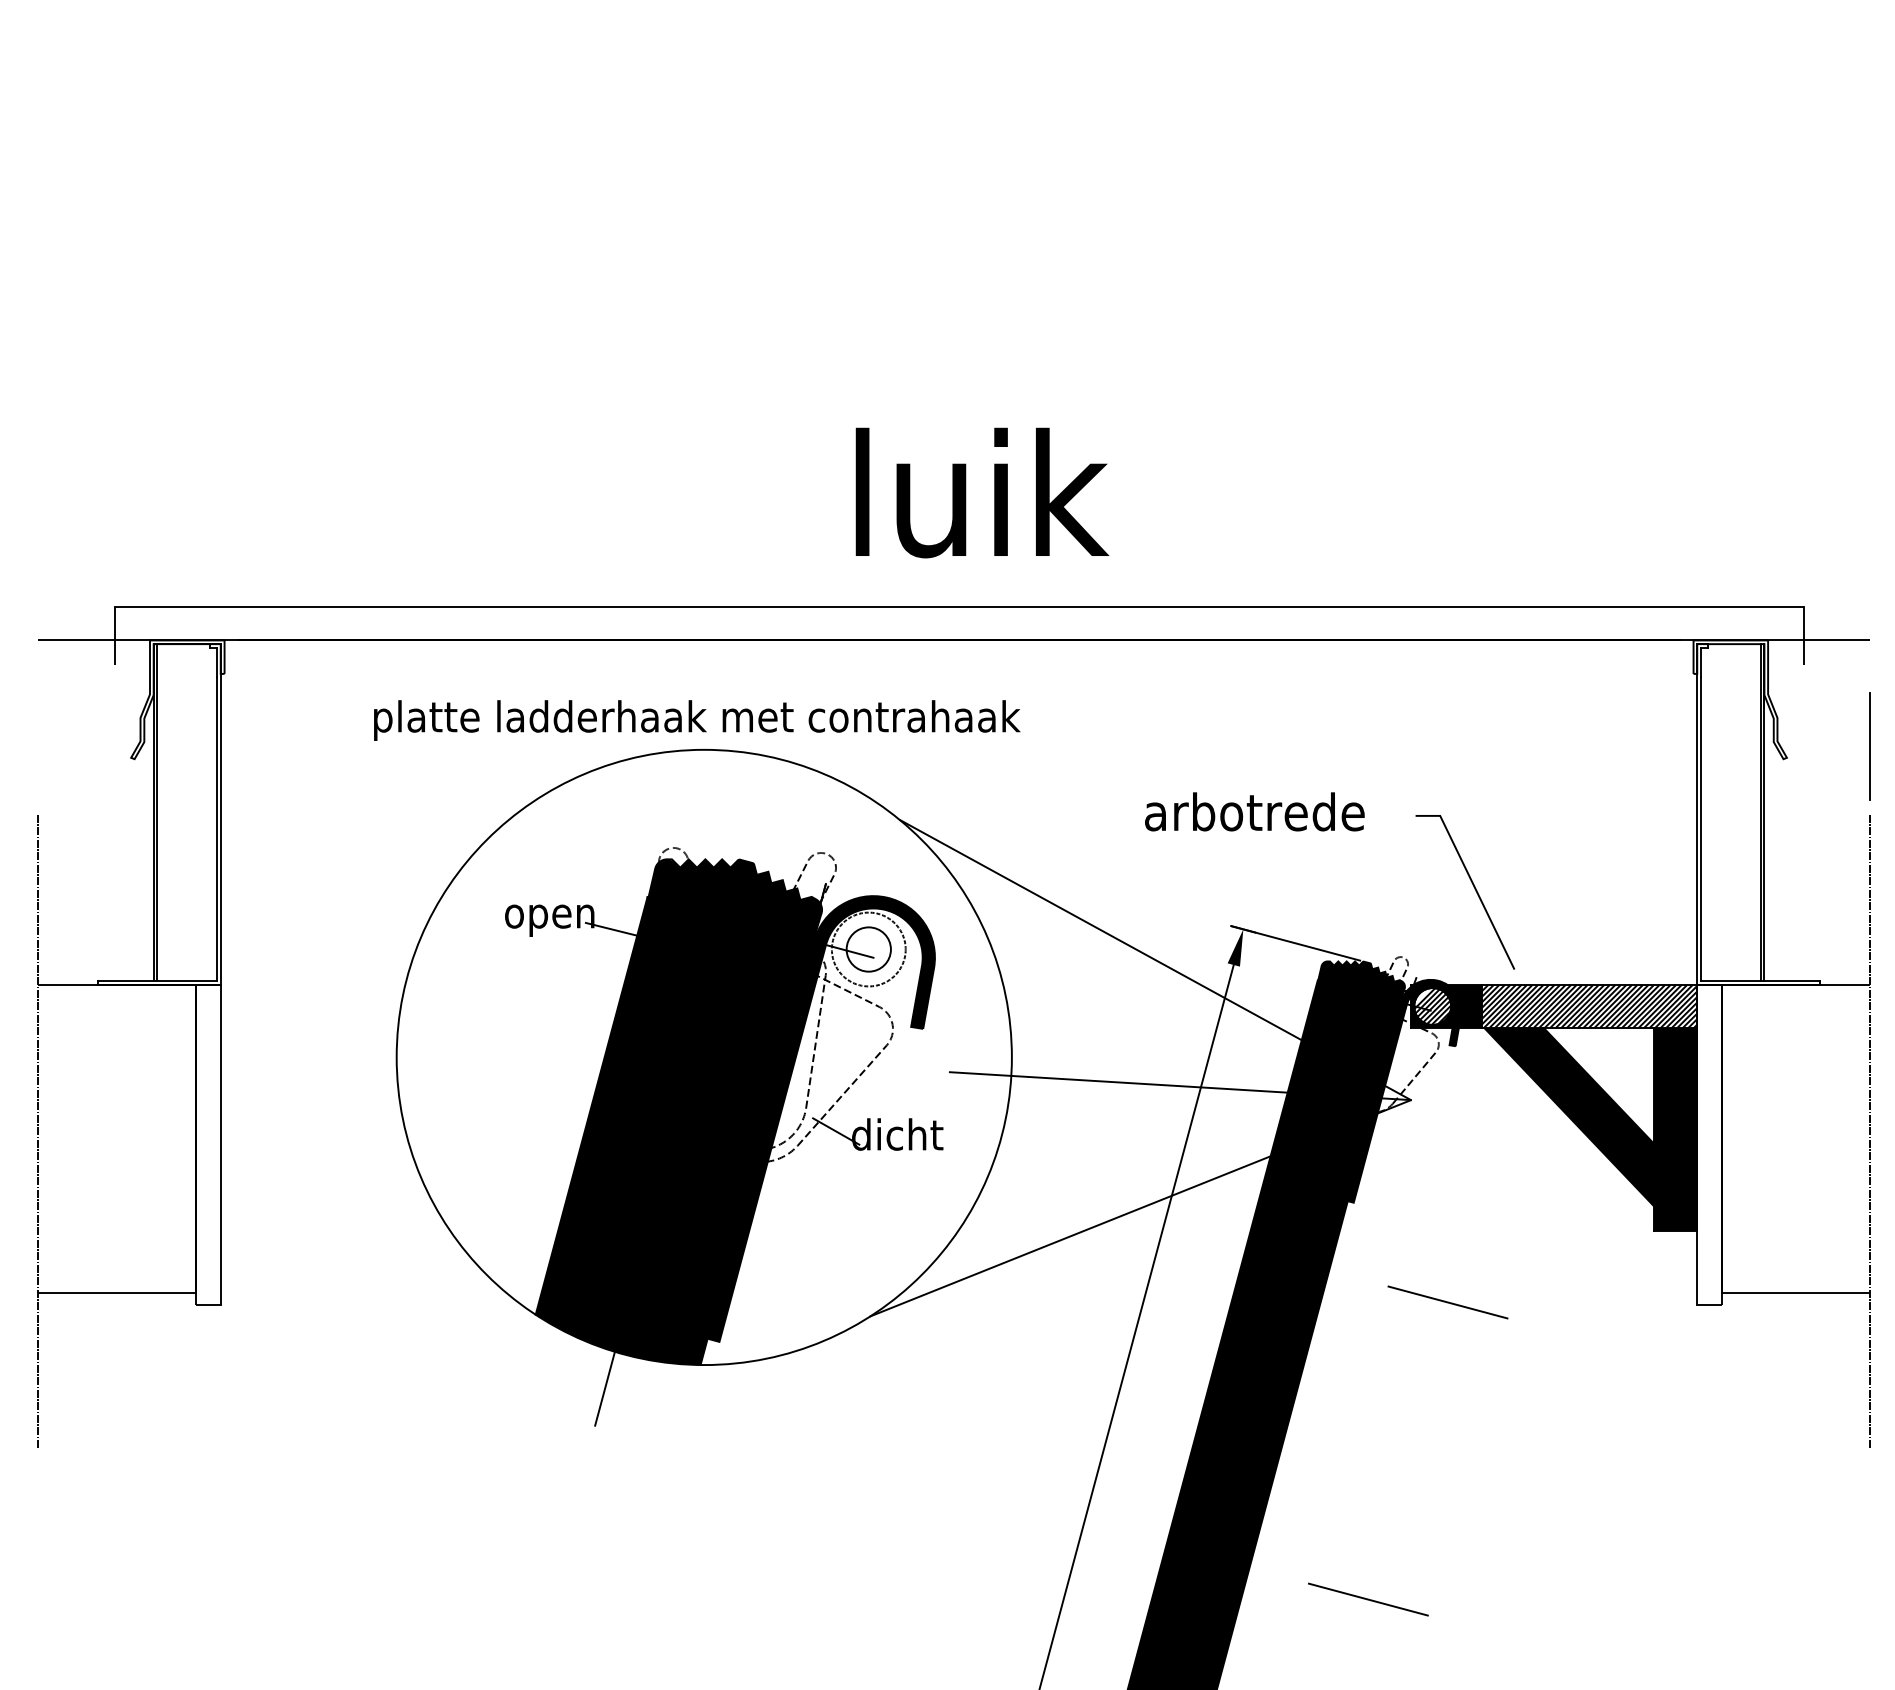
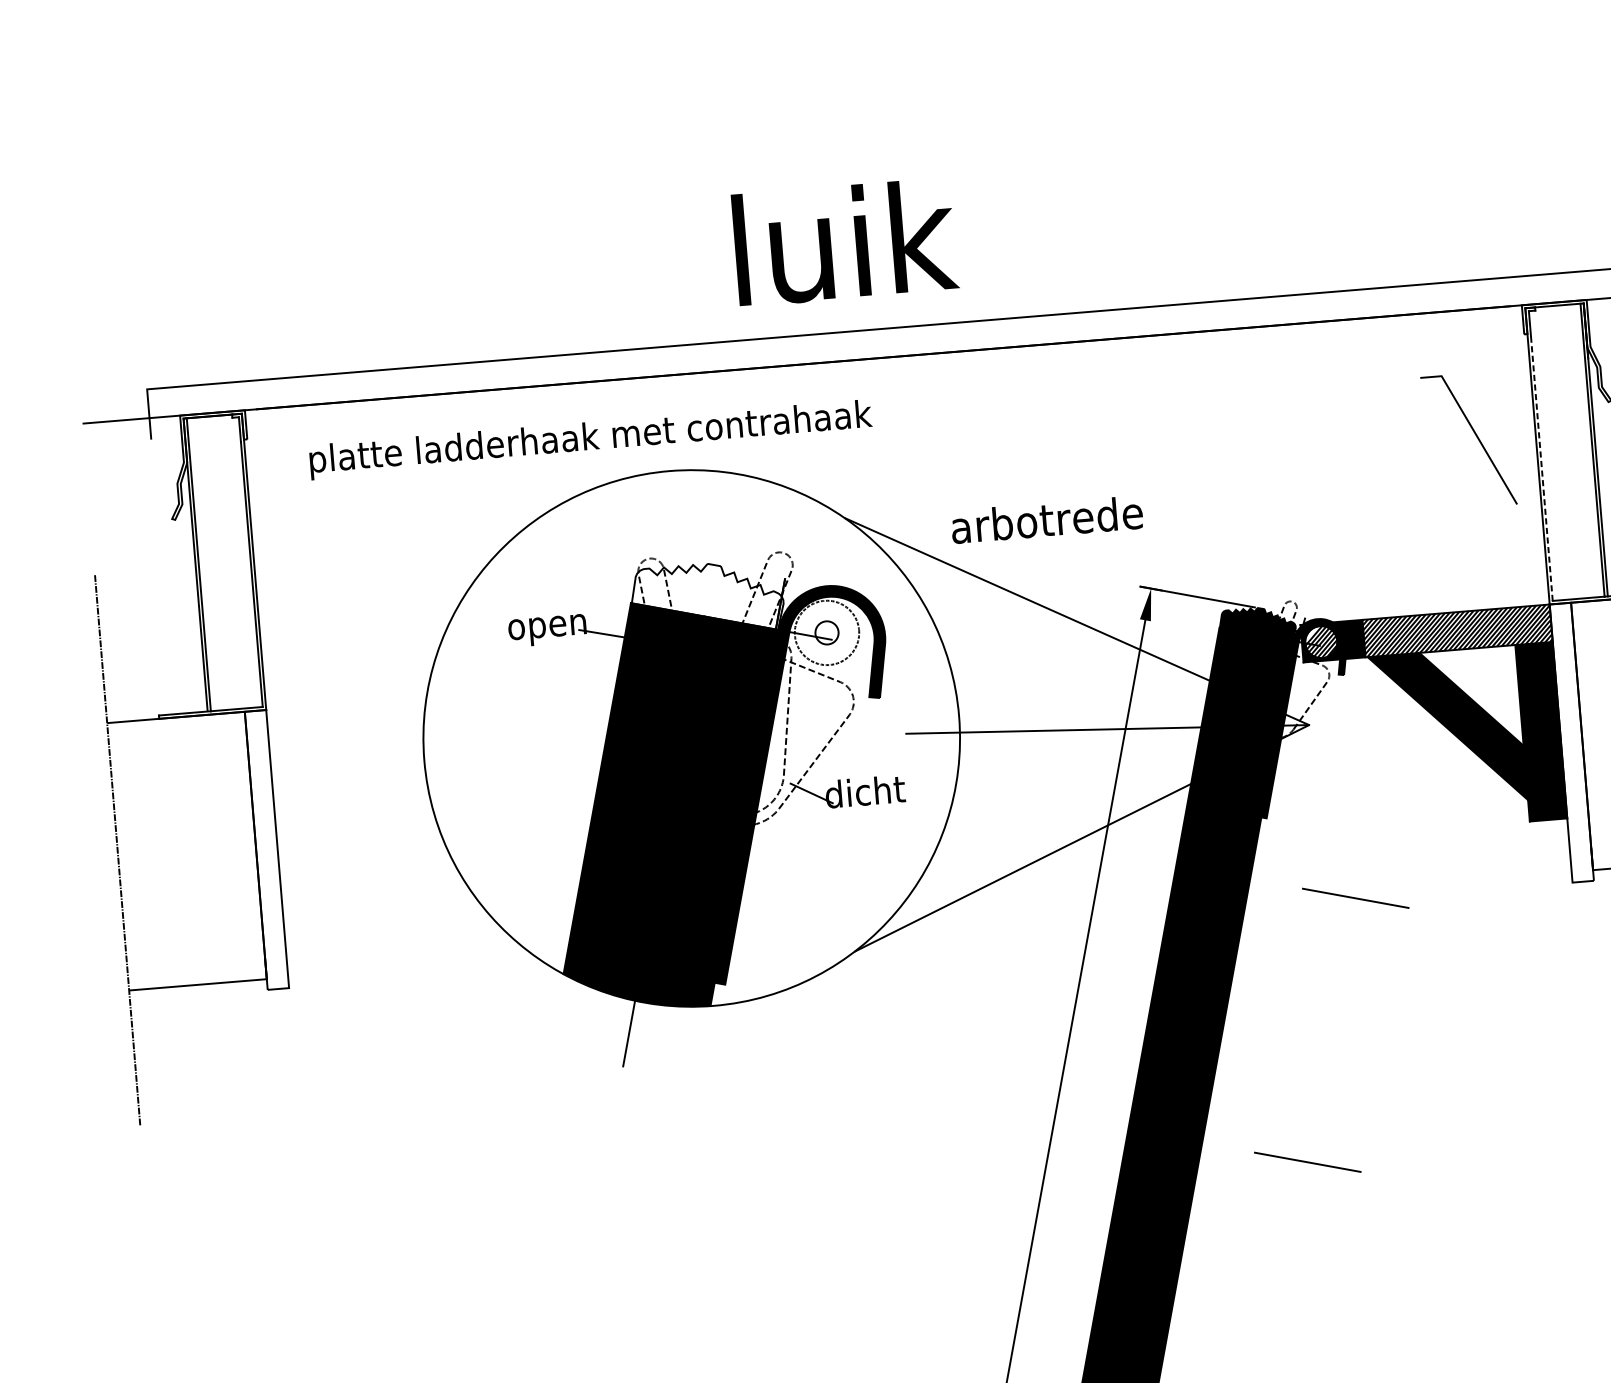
text: (982, 492) -> (845, 241), moved
text: (697, 720) -> (591, 439), moved
text: (1254, 811) -> (1046, 519), moved
line: (1701, 828) -> (1542, 468), solid -> dashed
line: (1473, 887) -> (1475, 436), moved
fill: (735, 900) -> (707, 599), removed
circle: (868, 949) -> (826, 632), size x0.6

